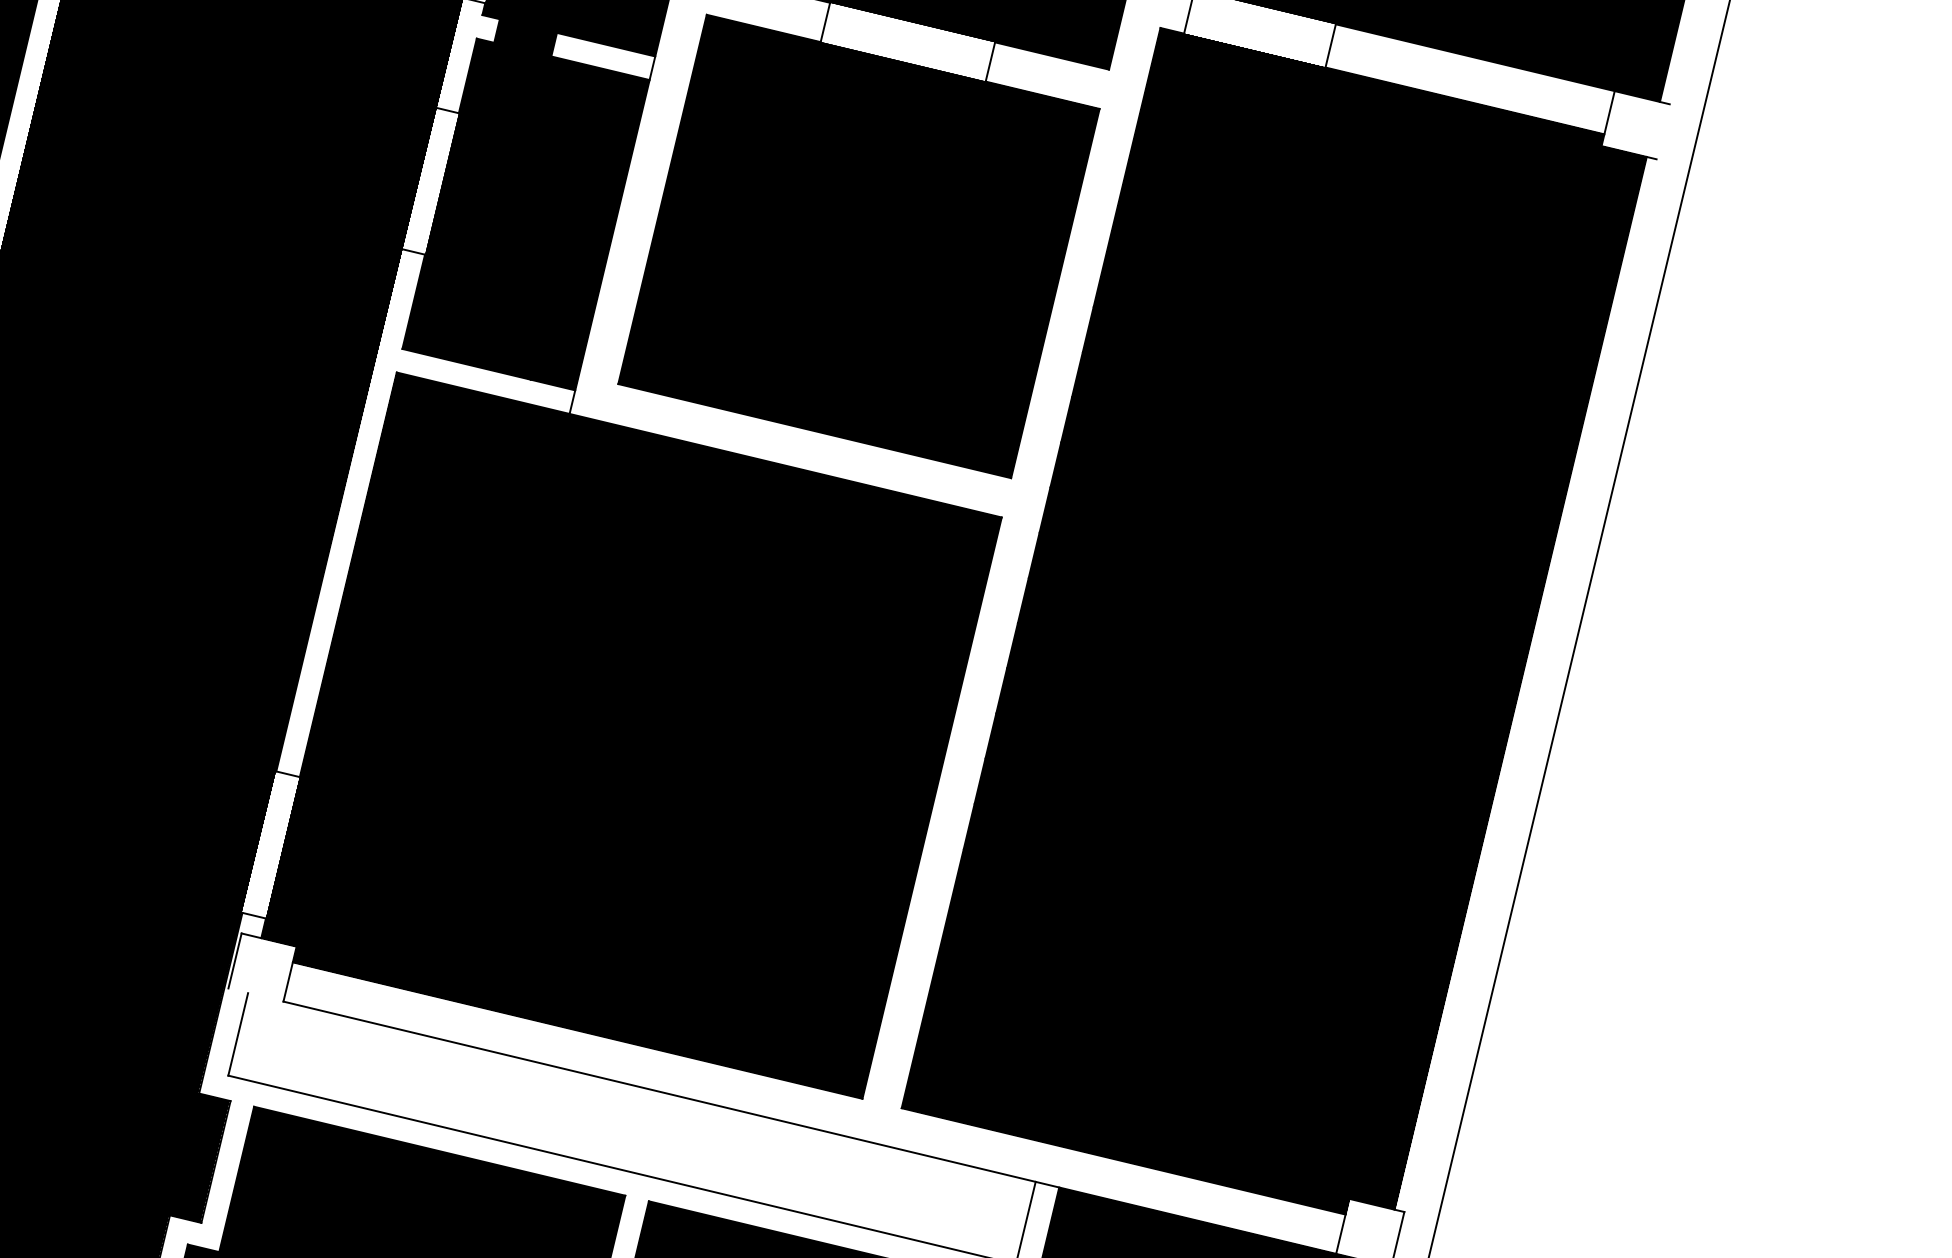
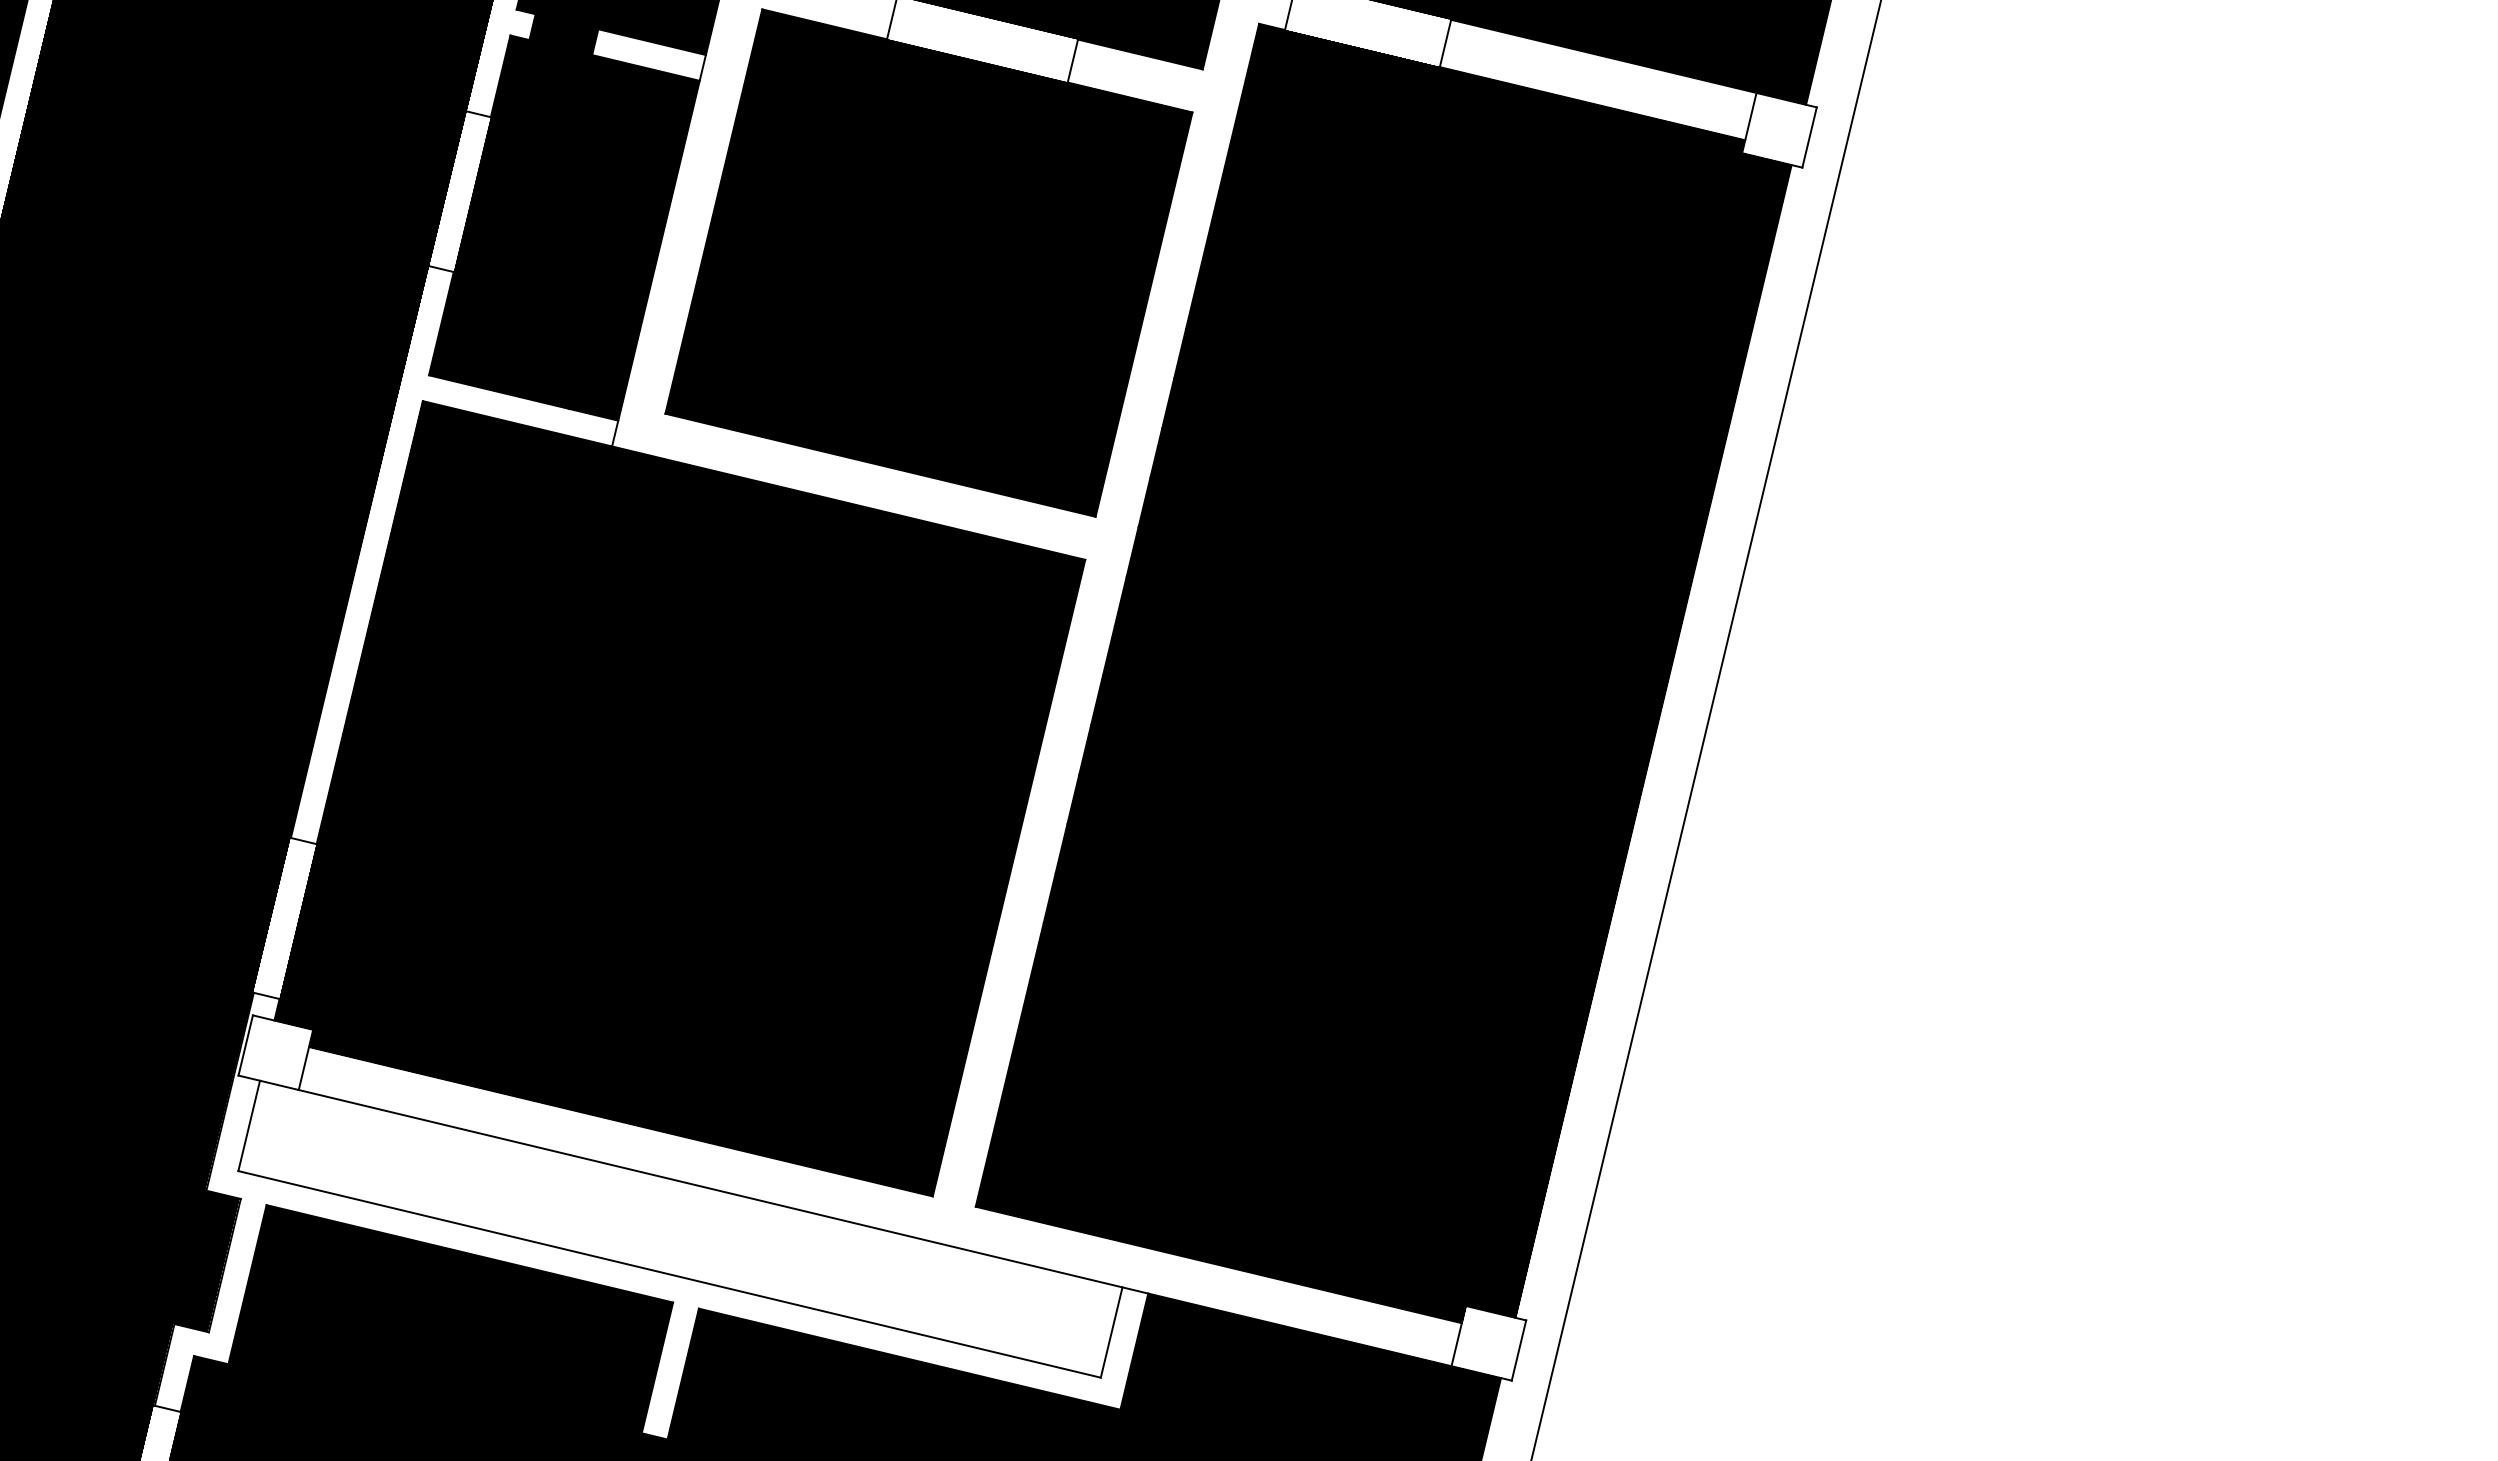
line: (1663, 131) -> (1809, 137), added
line: (255, 994) -> (268, 1082), added

